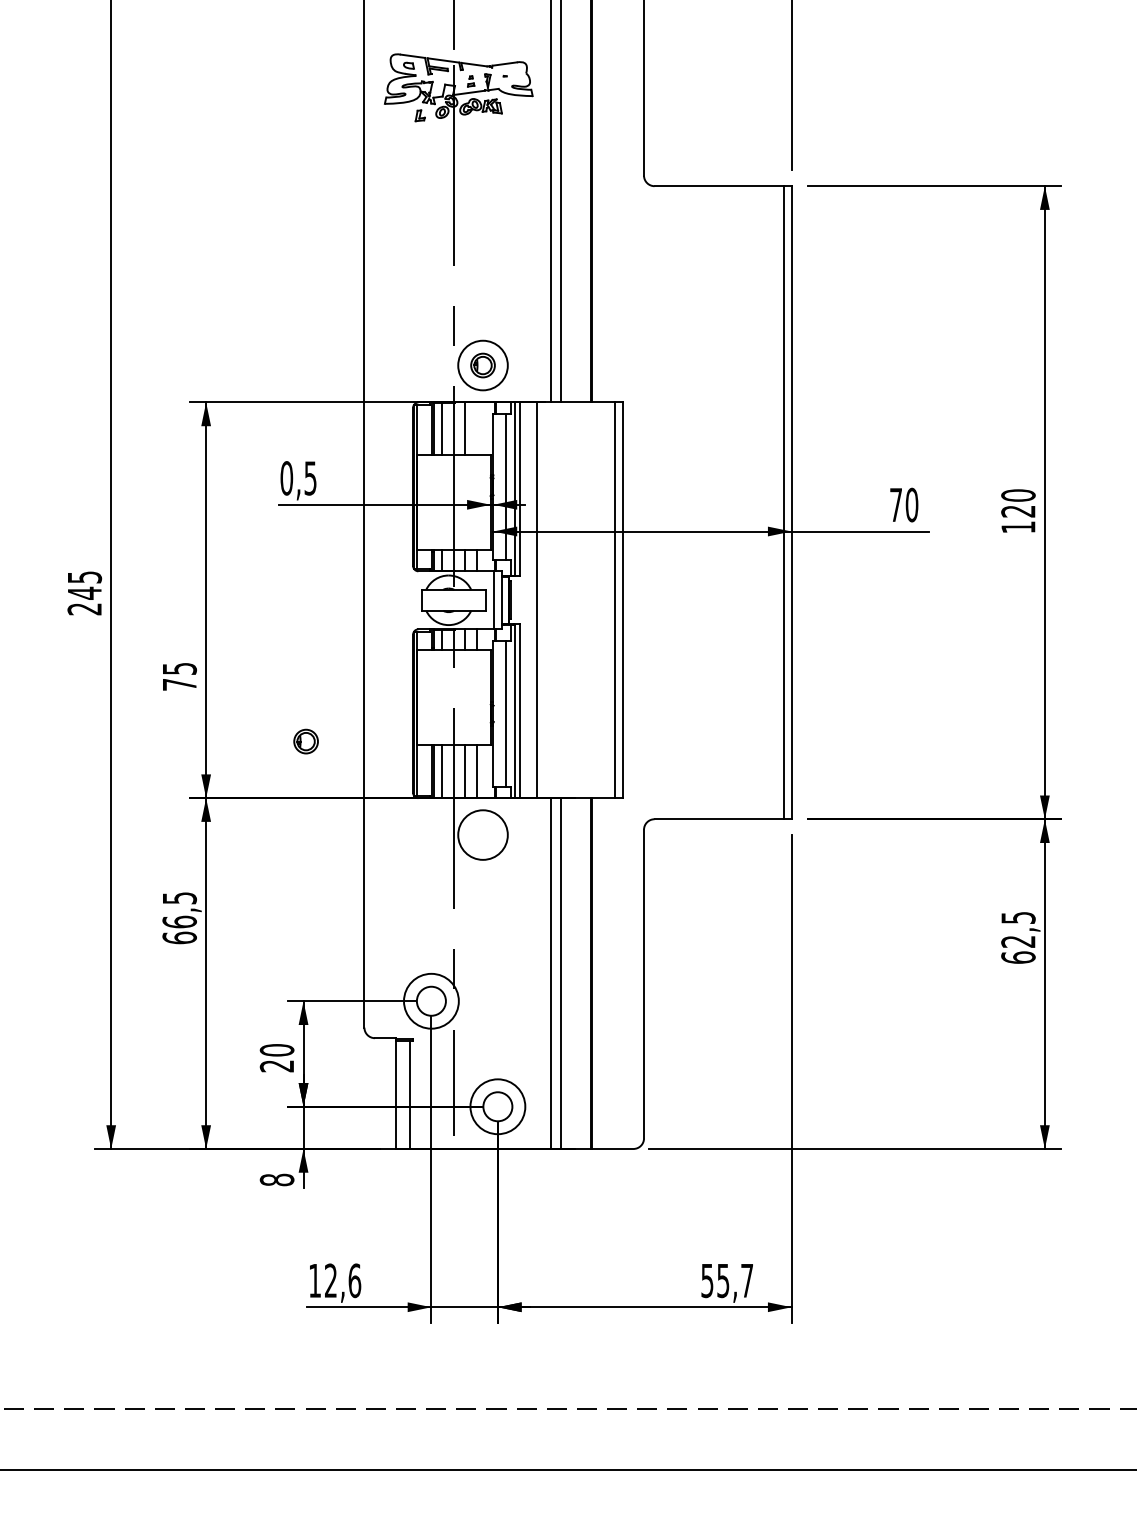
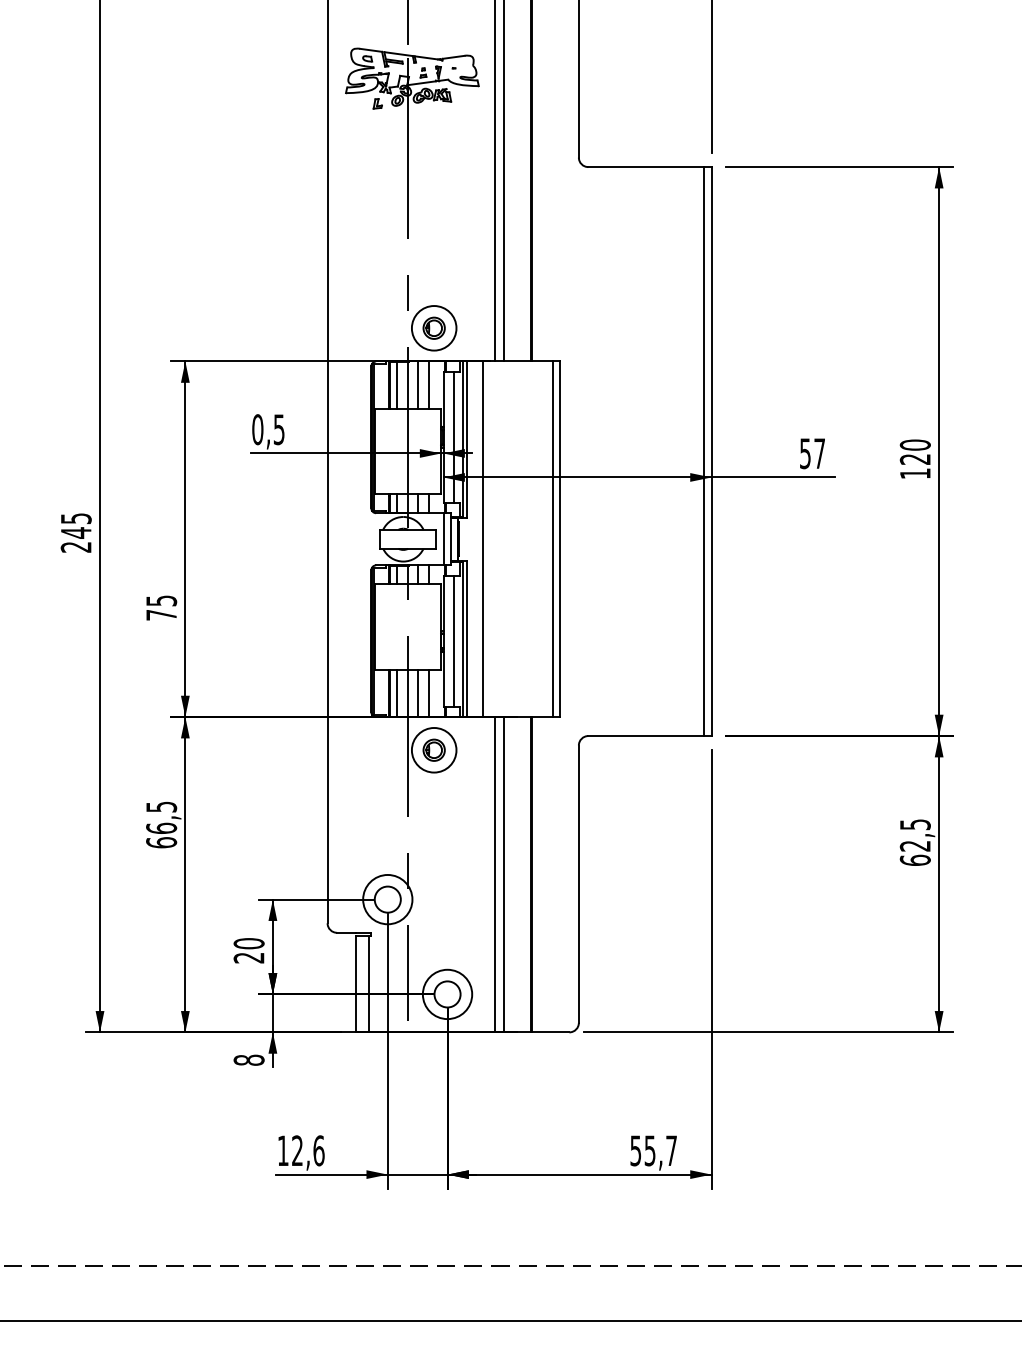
line: (476, 428) -> (428, 384), added
text: (903, 504) -> (812, 453), 70 -> 57
part: (305, 740) -> (433, 749), moved

